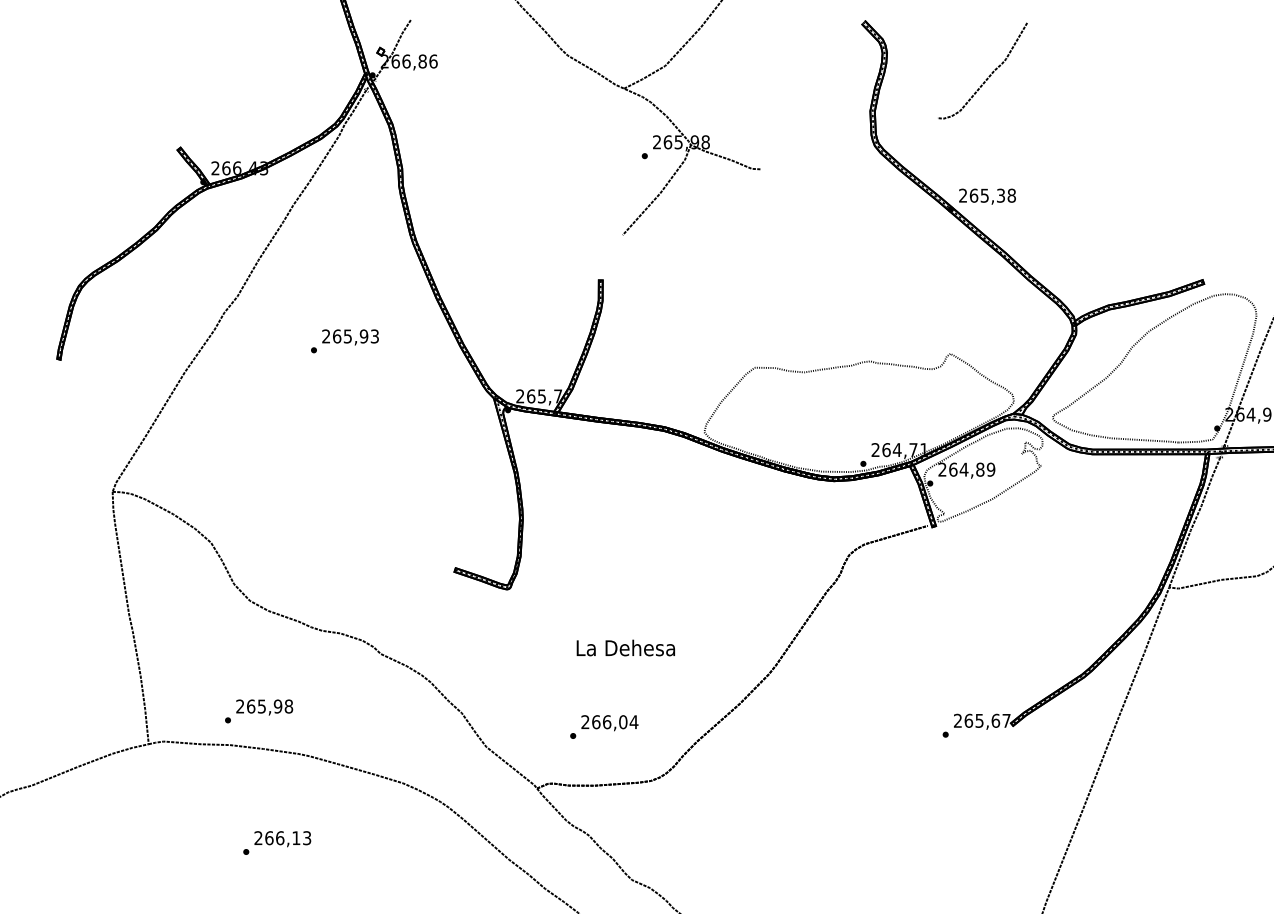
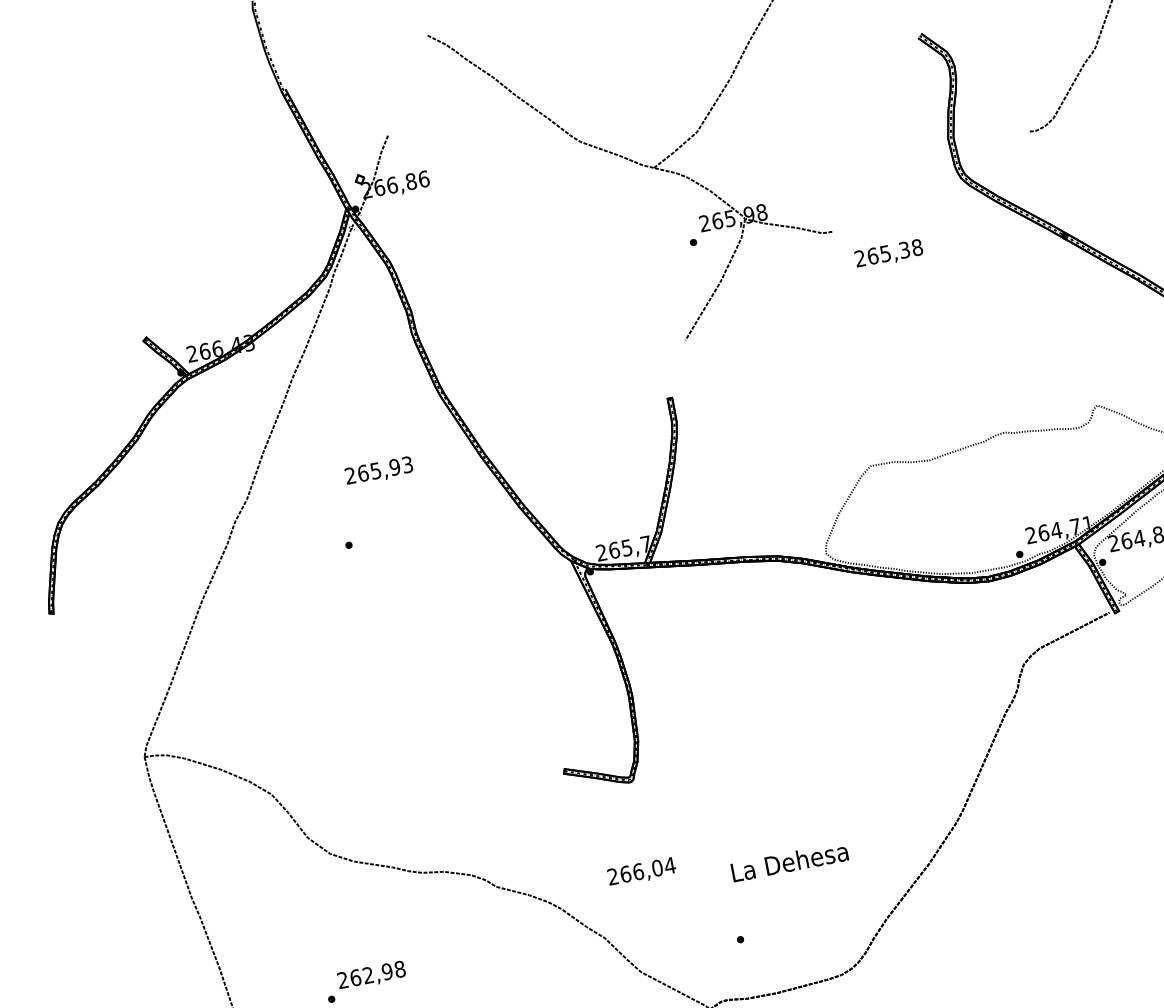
text: (987, 196) -> (888, 254), moved
text: (350, 337) -> (379, 471), moved
text: (625, 647) -> (789, 861), moved
text: (261, 706) -> (367, 975), 265,98 -> 262,98
text: (609, 723) -> (641, 872), moved

